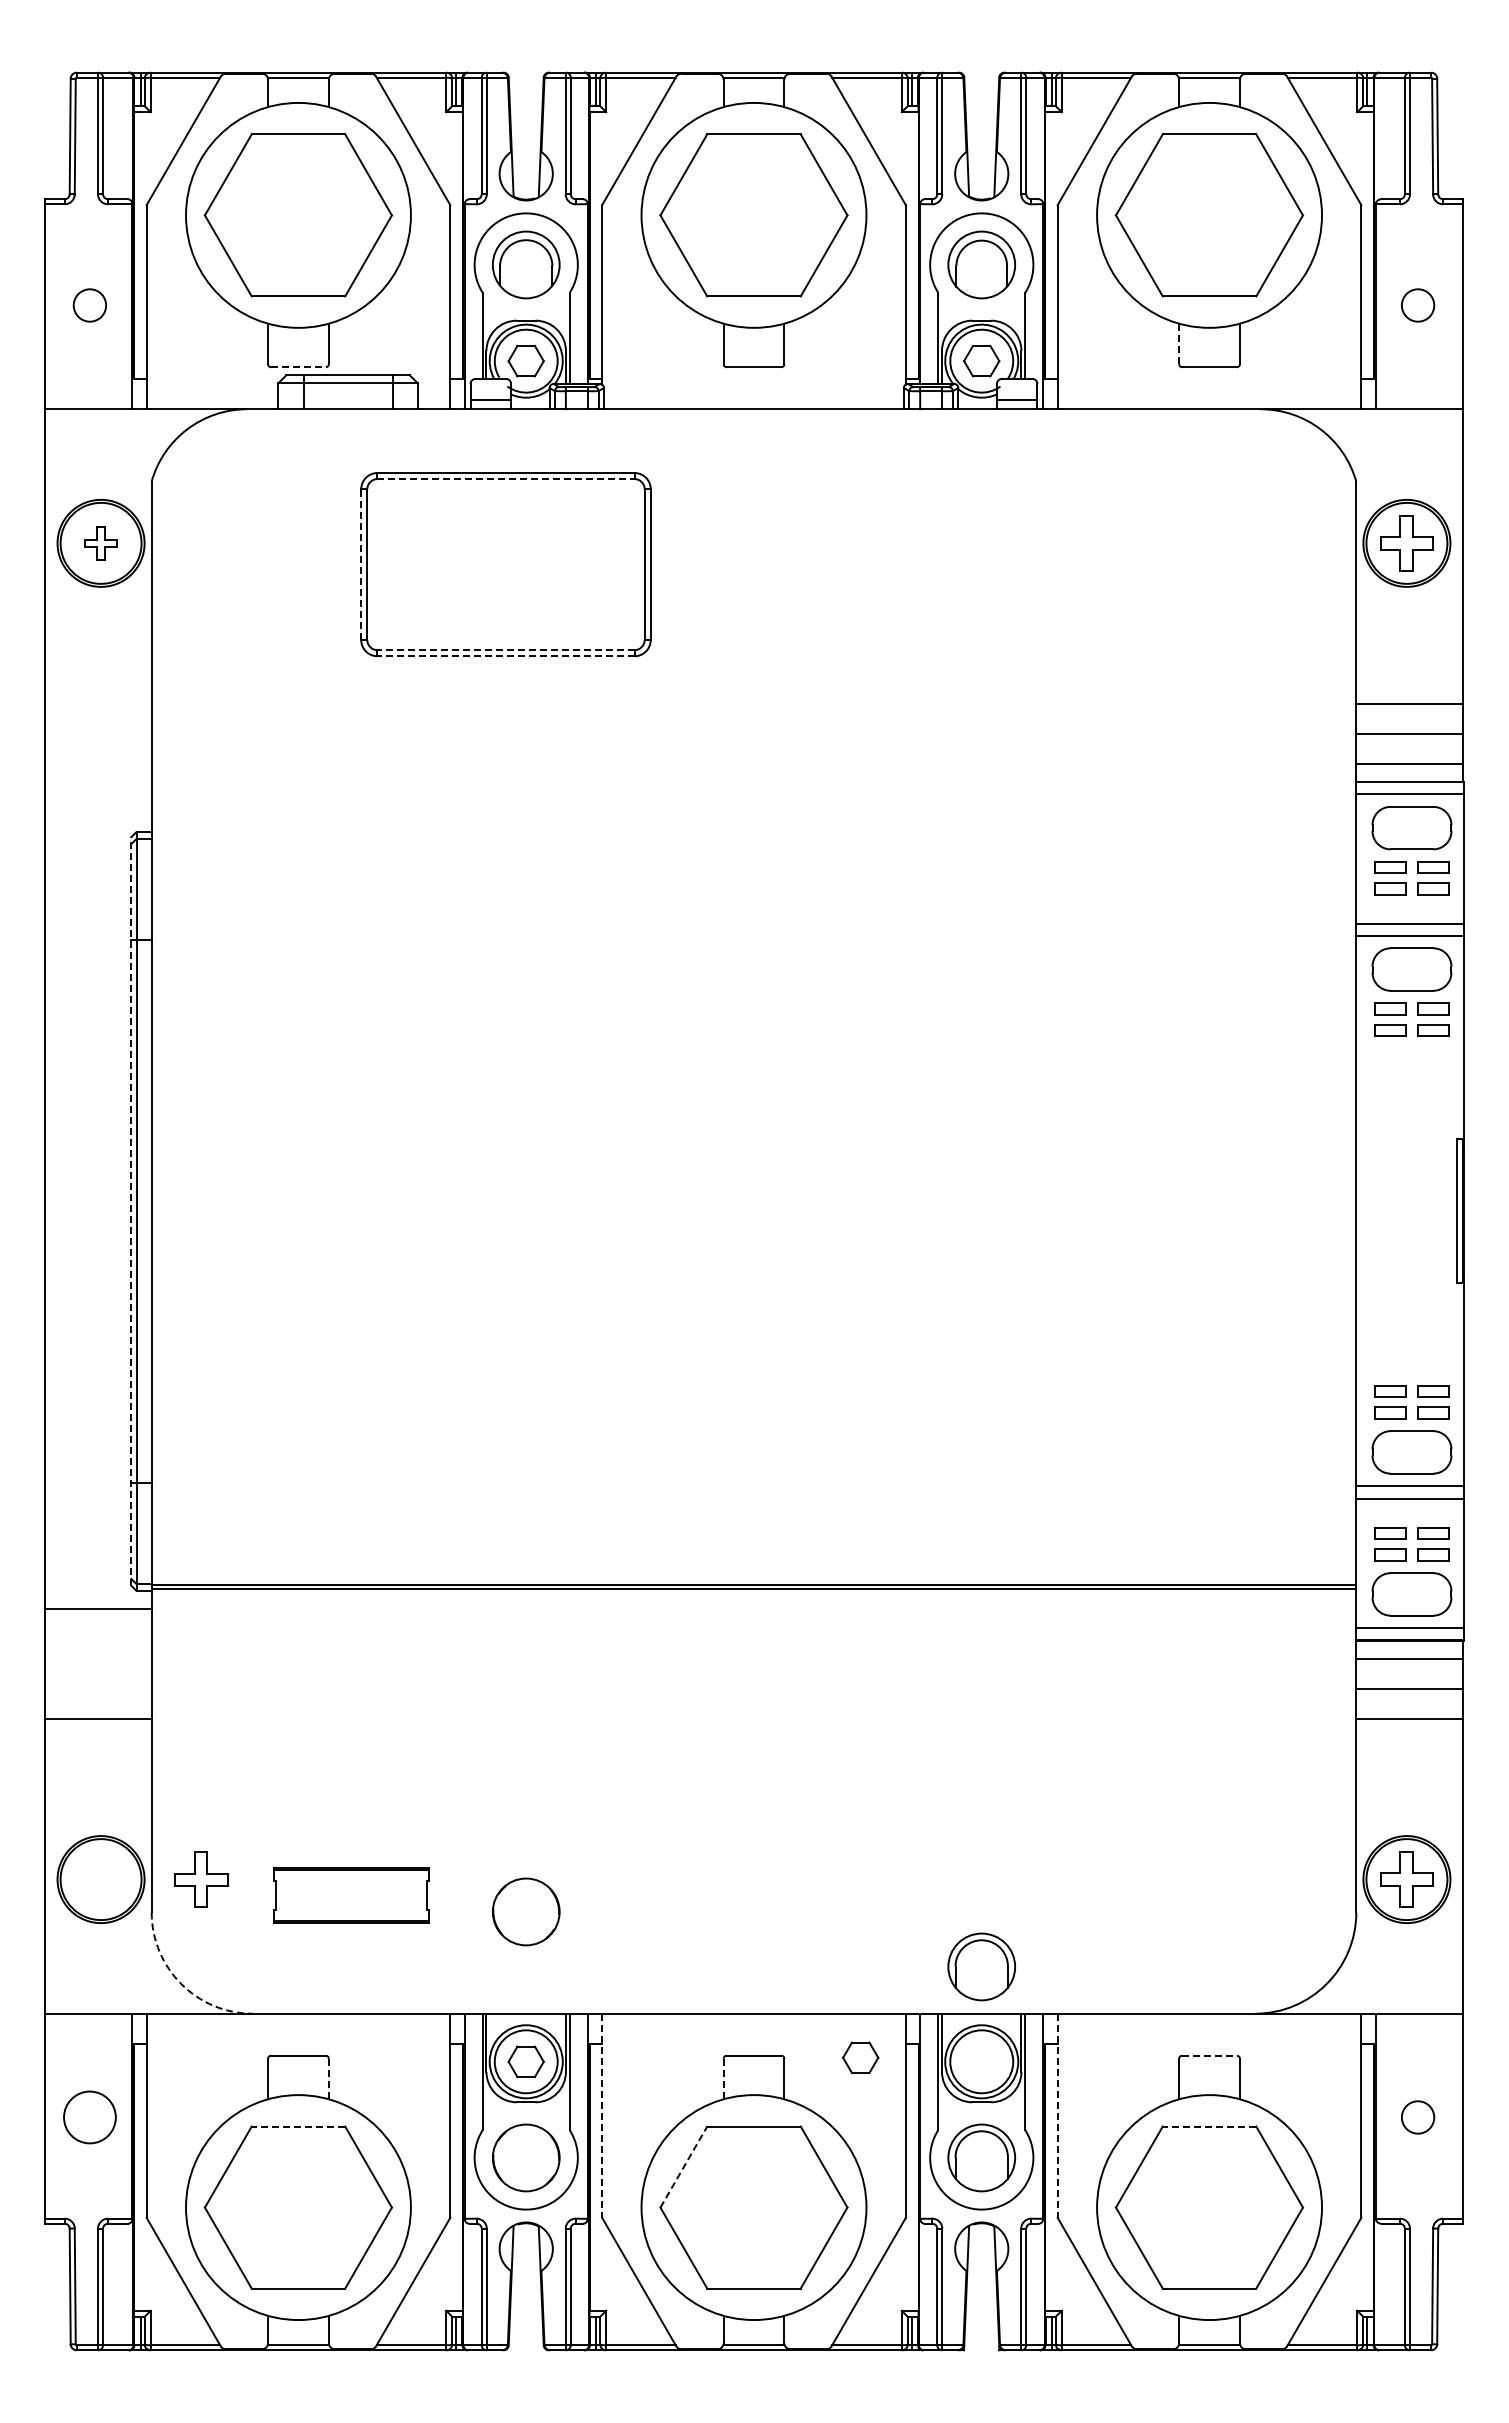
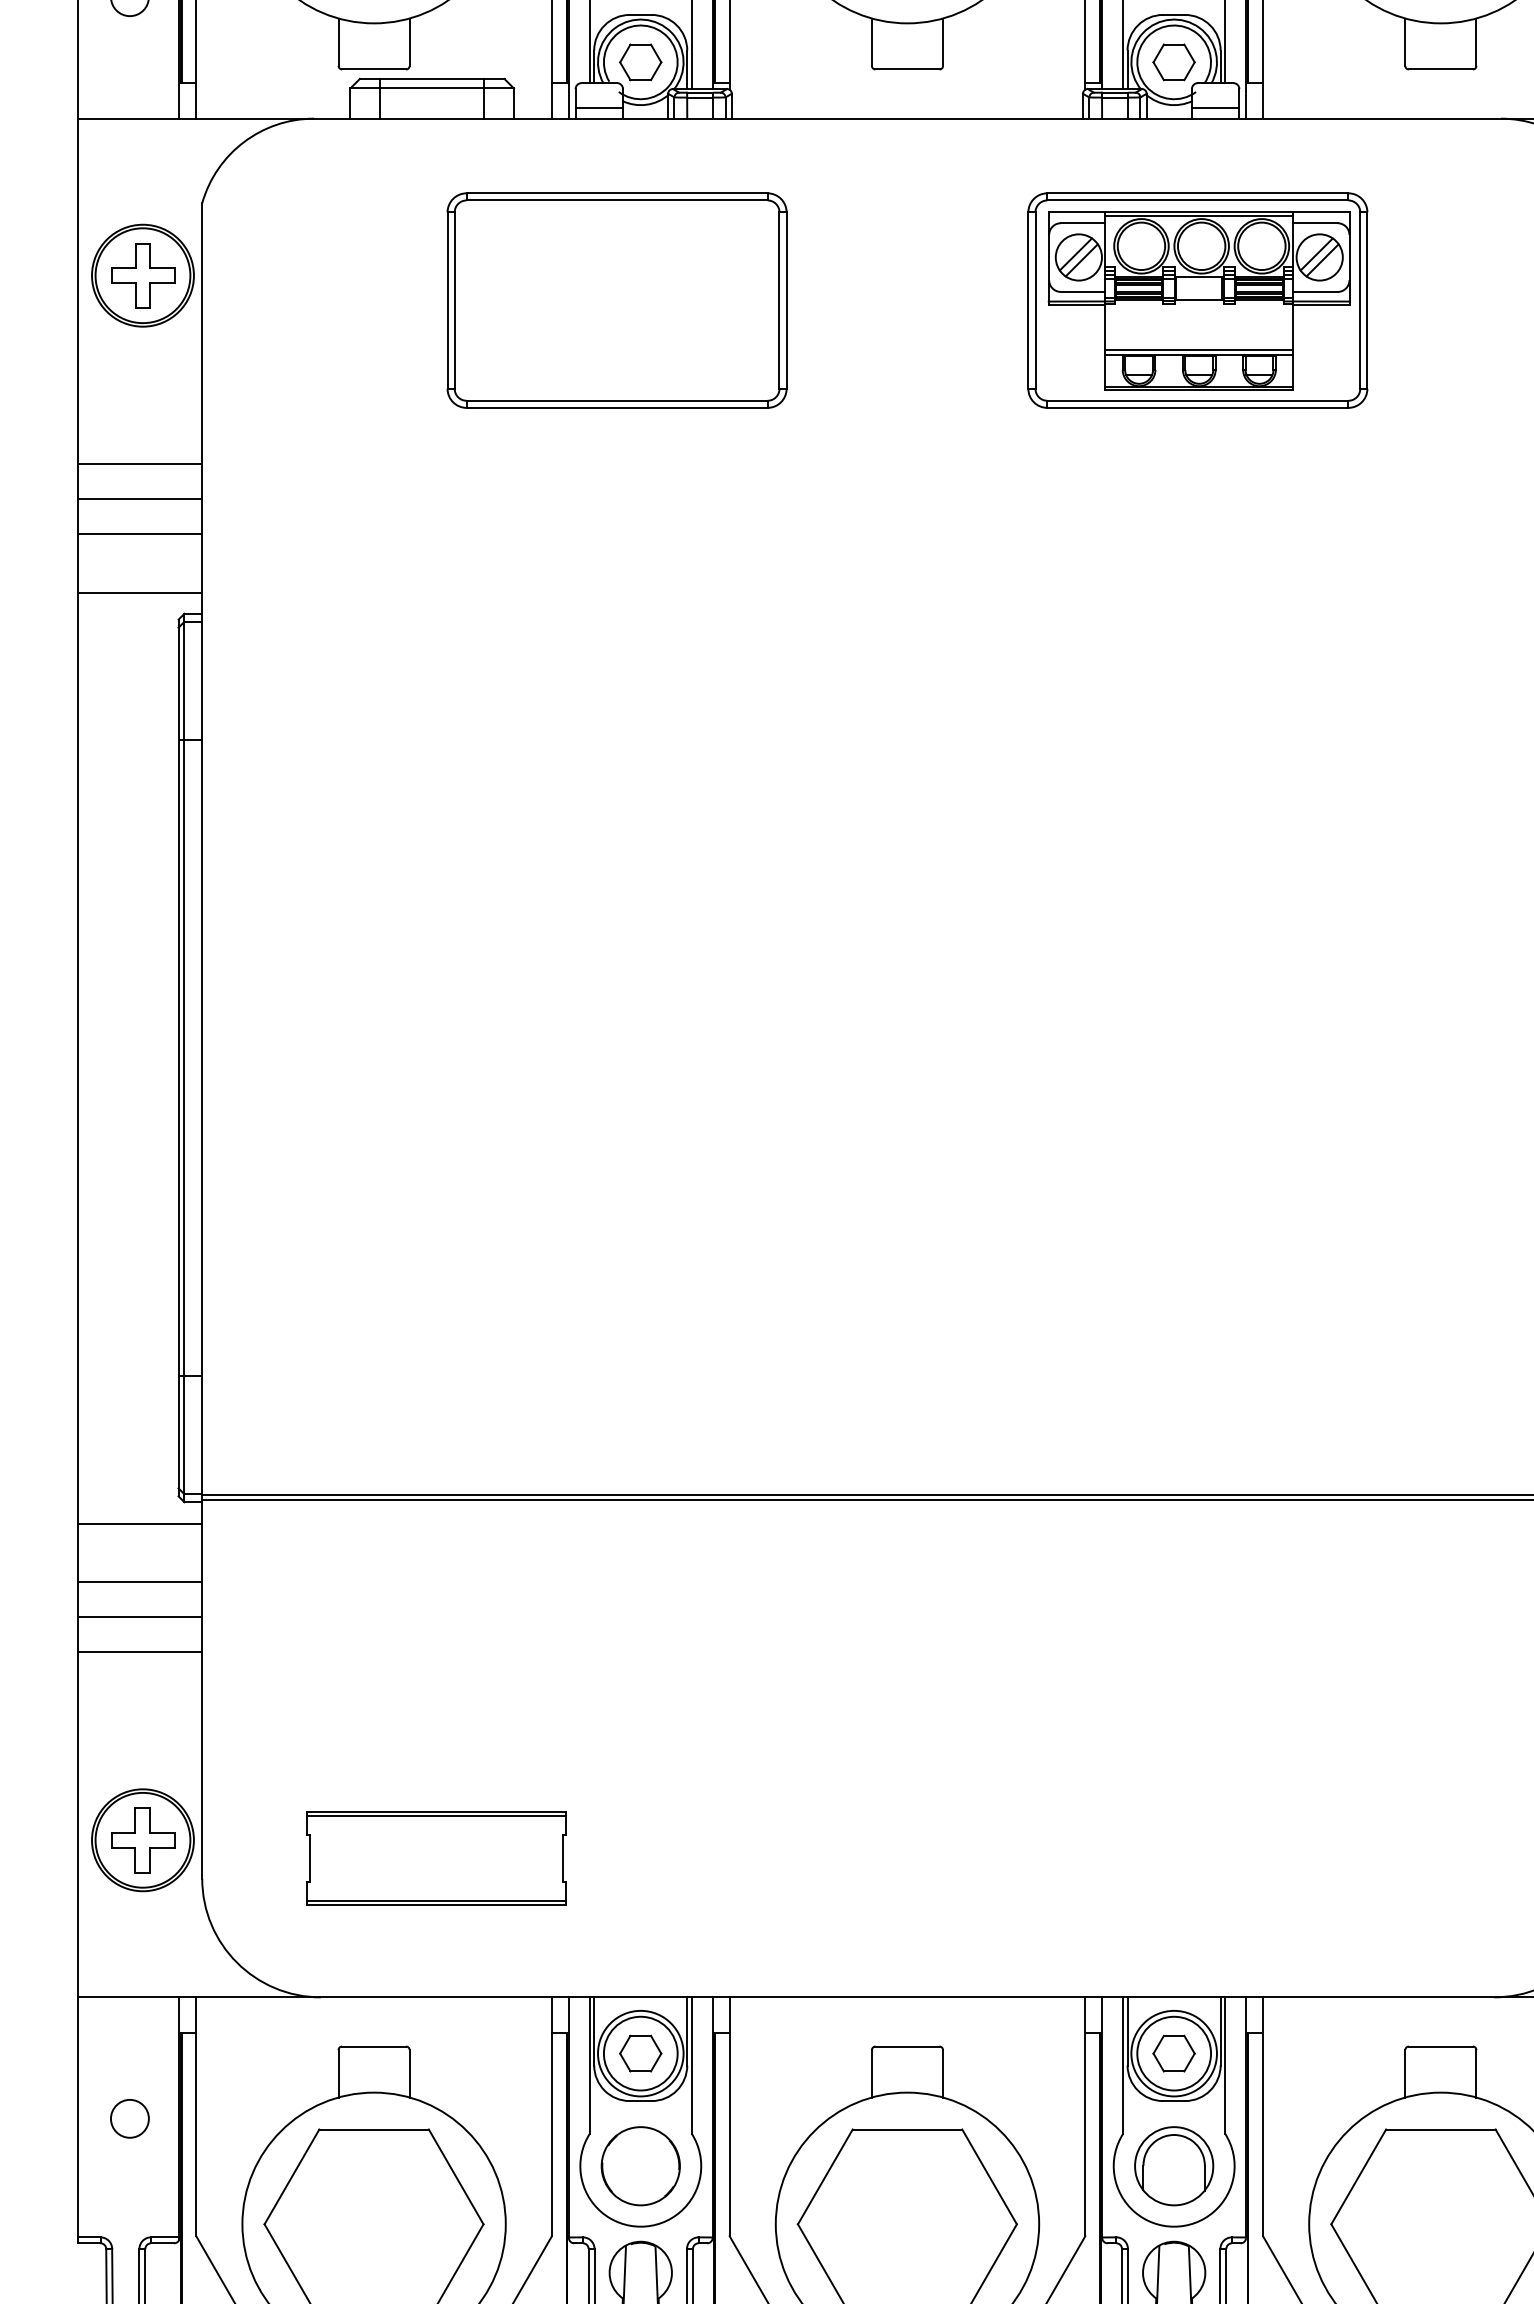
line: (1179, 344) -> (1405, 42), dashed -> solid
line: (298, 367) -> (374, 69), dashed -> solid
line: (506, 479) -> (617, 200), dashed -> solid
part: (100, 543) -> (142, 275), size x1.67
line: (361, 564) -> (447, 300), dashed -> solid
part: (1001, 564) -> (1197, 300), added
line: (506, 650) -> (617, 401), dashed -> solid
line: (506, 656) -> (617, 408), dashed -> solid
line: (98, 704) -> (139, 464), added
line: (98, 734) -> (139, 499), added
line: (98, 764) -> (139, 534), added
line: (98, 813) -> (139, 592), added
line: (131, 1210) -> (178, 1056), dashed -> solid
line: (98, 1658) -> (139, 1581), added
line: (98, 1688) -> (139, 1616), added
part: (201, 1879) -> (143, 1840), moved
part: (351, 1895) -> (436, 1858), size x1.43
part: (526, 1911) -> (641, 1877), removed
part: (981, 1966) -> (1173, 1942), removed
arc: (181, 1984) -> (237, 1963), dashed -> solid
line: (1210, 2055) -> (1442, 2046), dashed -> solid
part: (860, 2057) -> (1173, 2053), moved
line: (723, 2078) -> (871, 2073), dashed -> solid
line: (328, 2079) -> (409, 2074), dashed -> solid
line: (602, 2116) -> (730, 2117), dashed -> solid
line: (1057, 2116) -> (1262, 2117), dashed -> solid
circle: (89, 2117) -> (129, 2118), size x0.62
line: (298, 2126) -> (374, 2129), dashed -> solid
line: (1209, 2126) -> (1440, 2129), dashed -> solid
line: (683, 2167) -> (824, 2177), dashed -> solid

